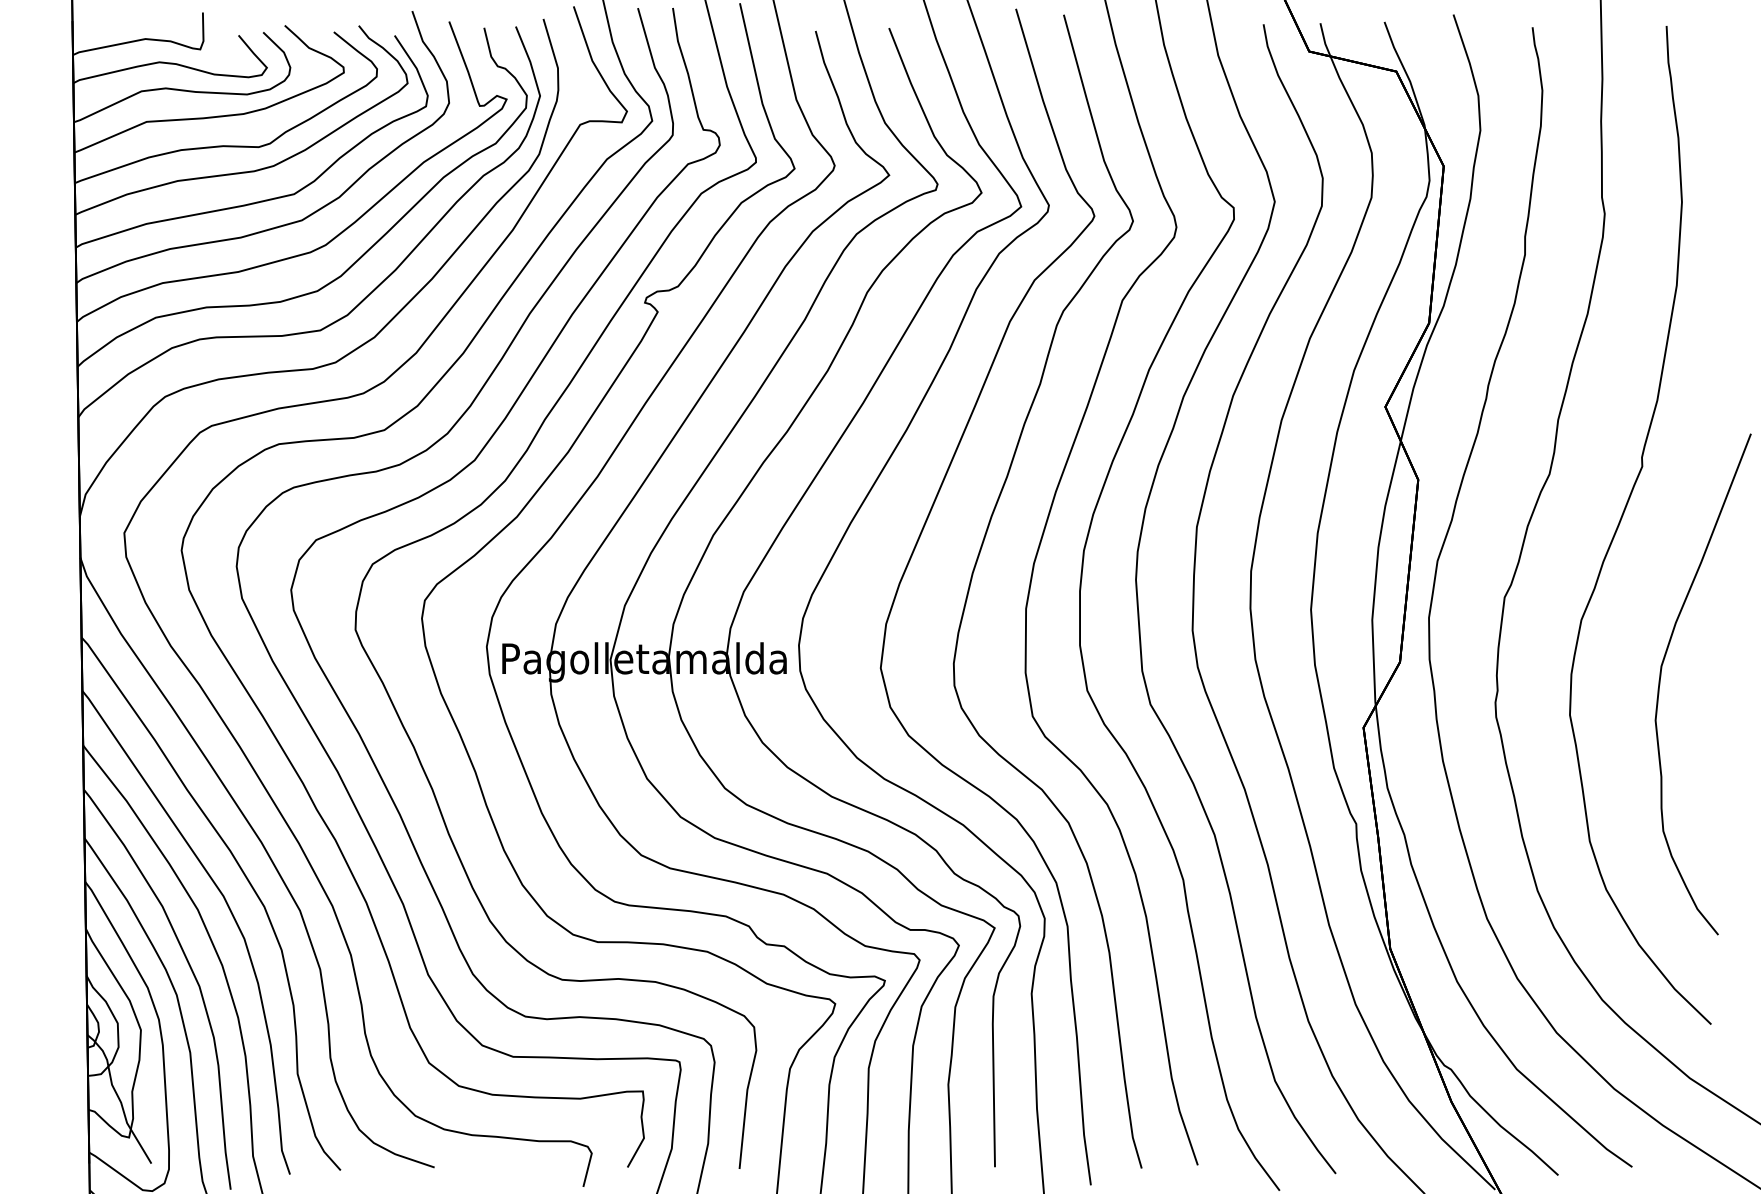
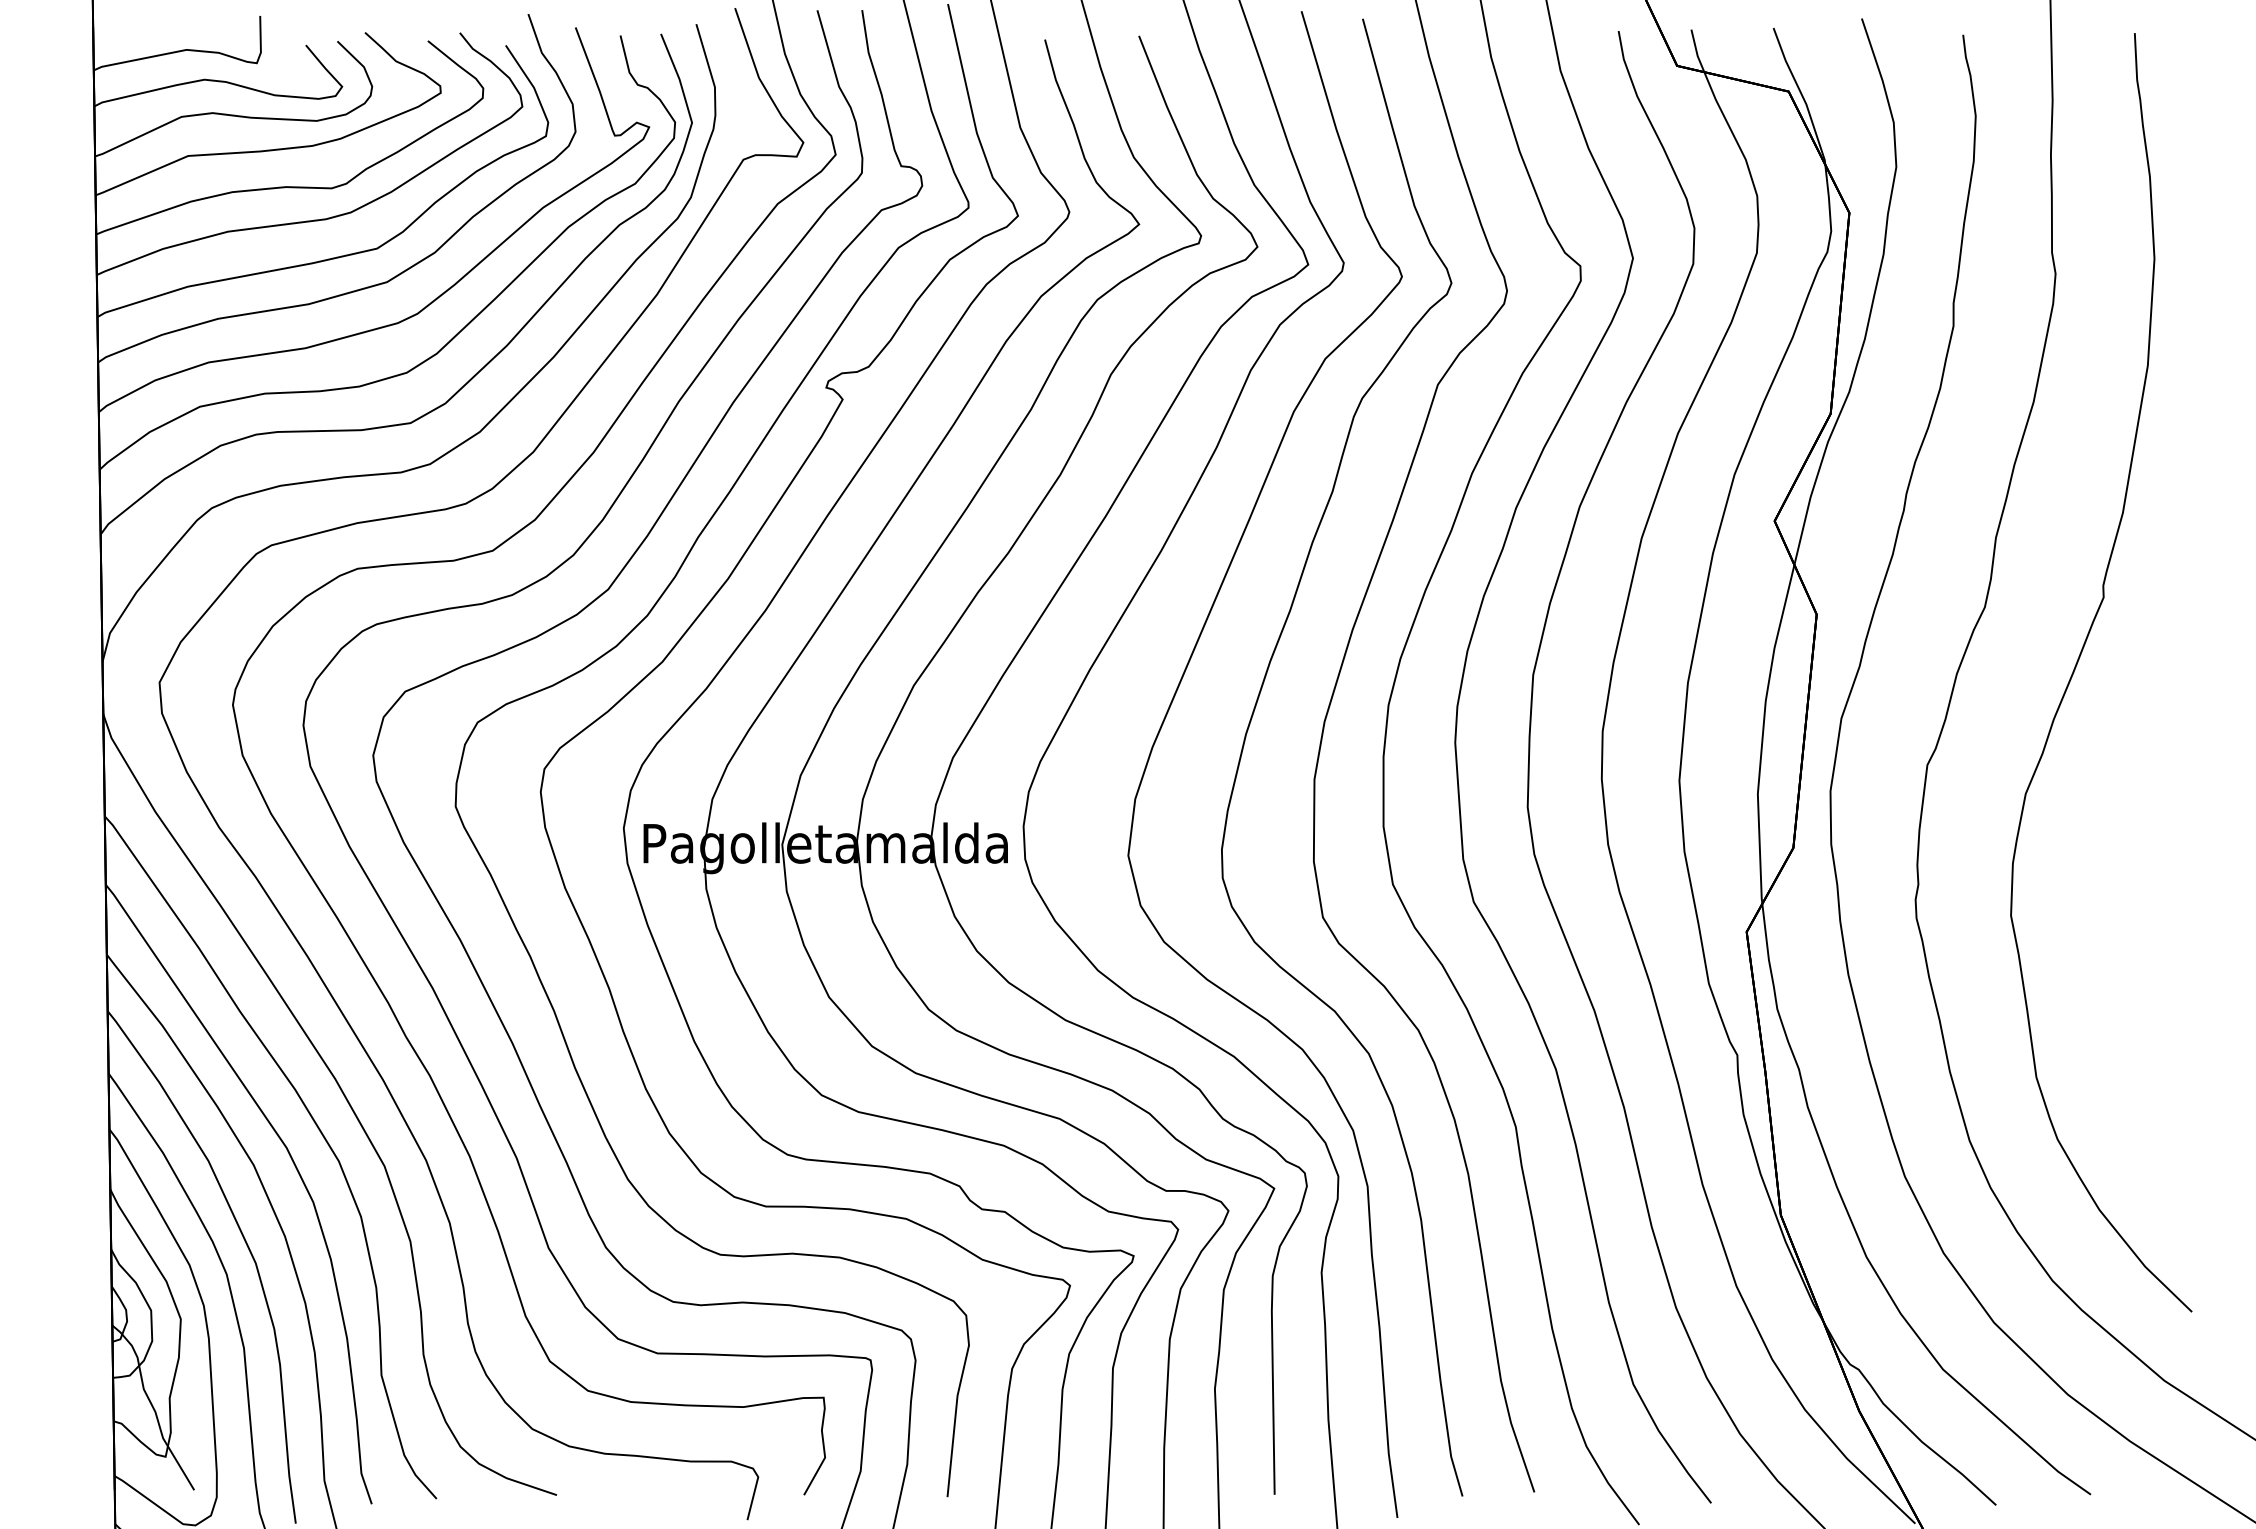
curve: (1660, 679) -> (2127, 870), removed

